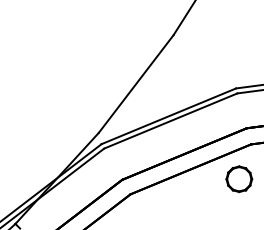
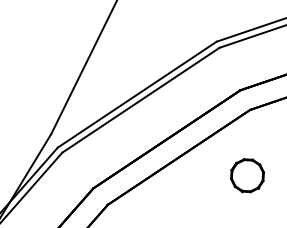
part: (239, 179) -> (247, 175), moved

